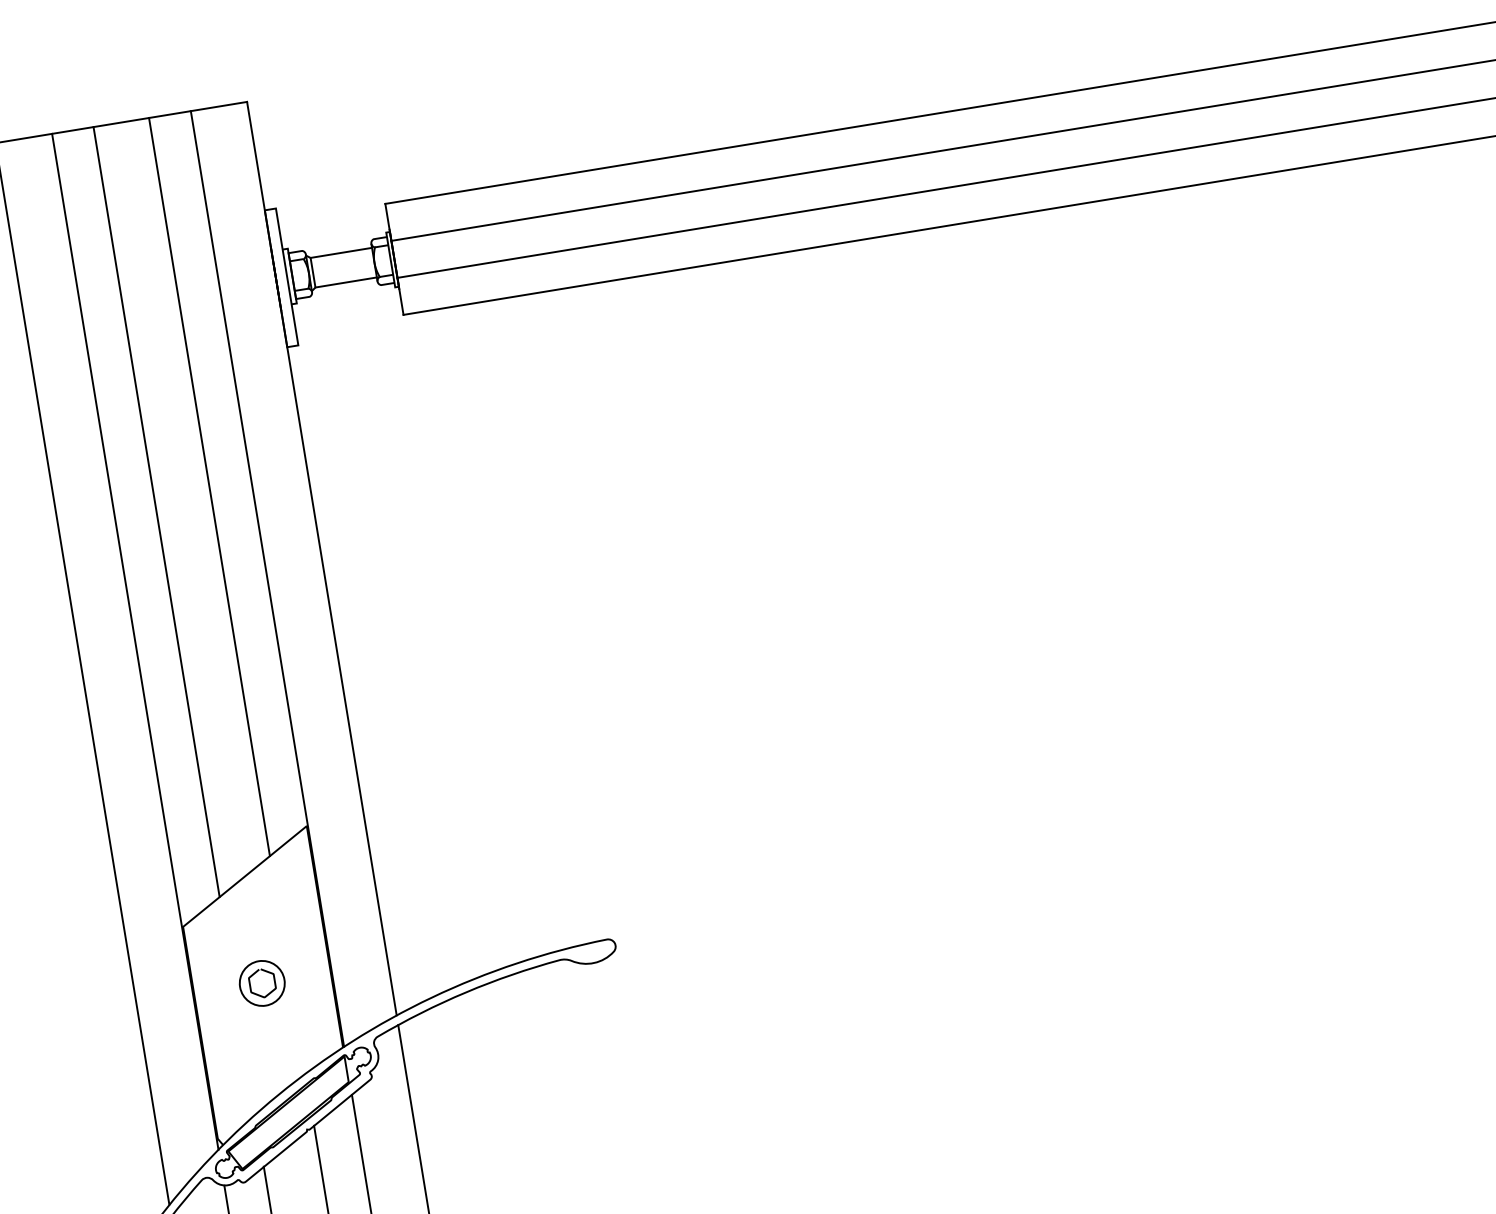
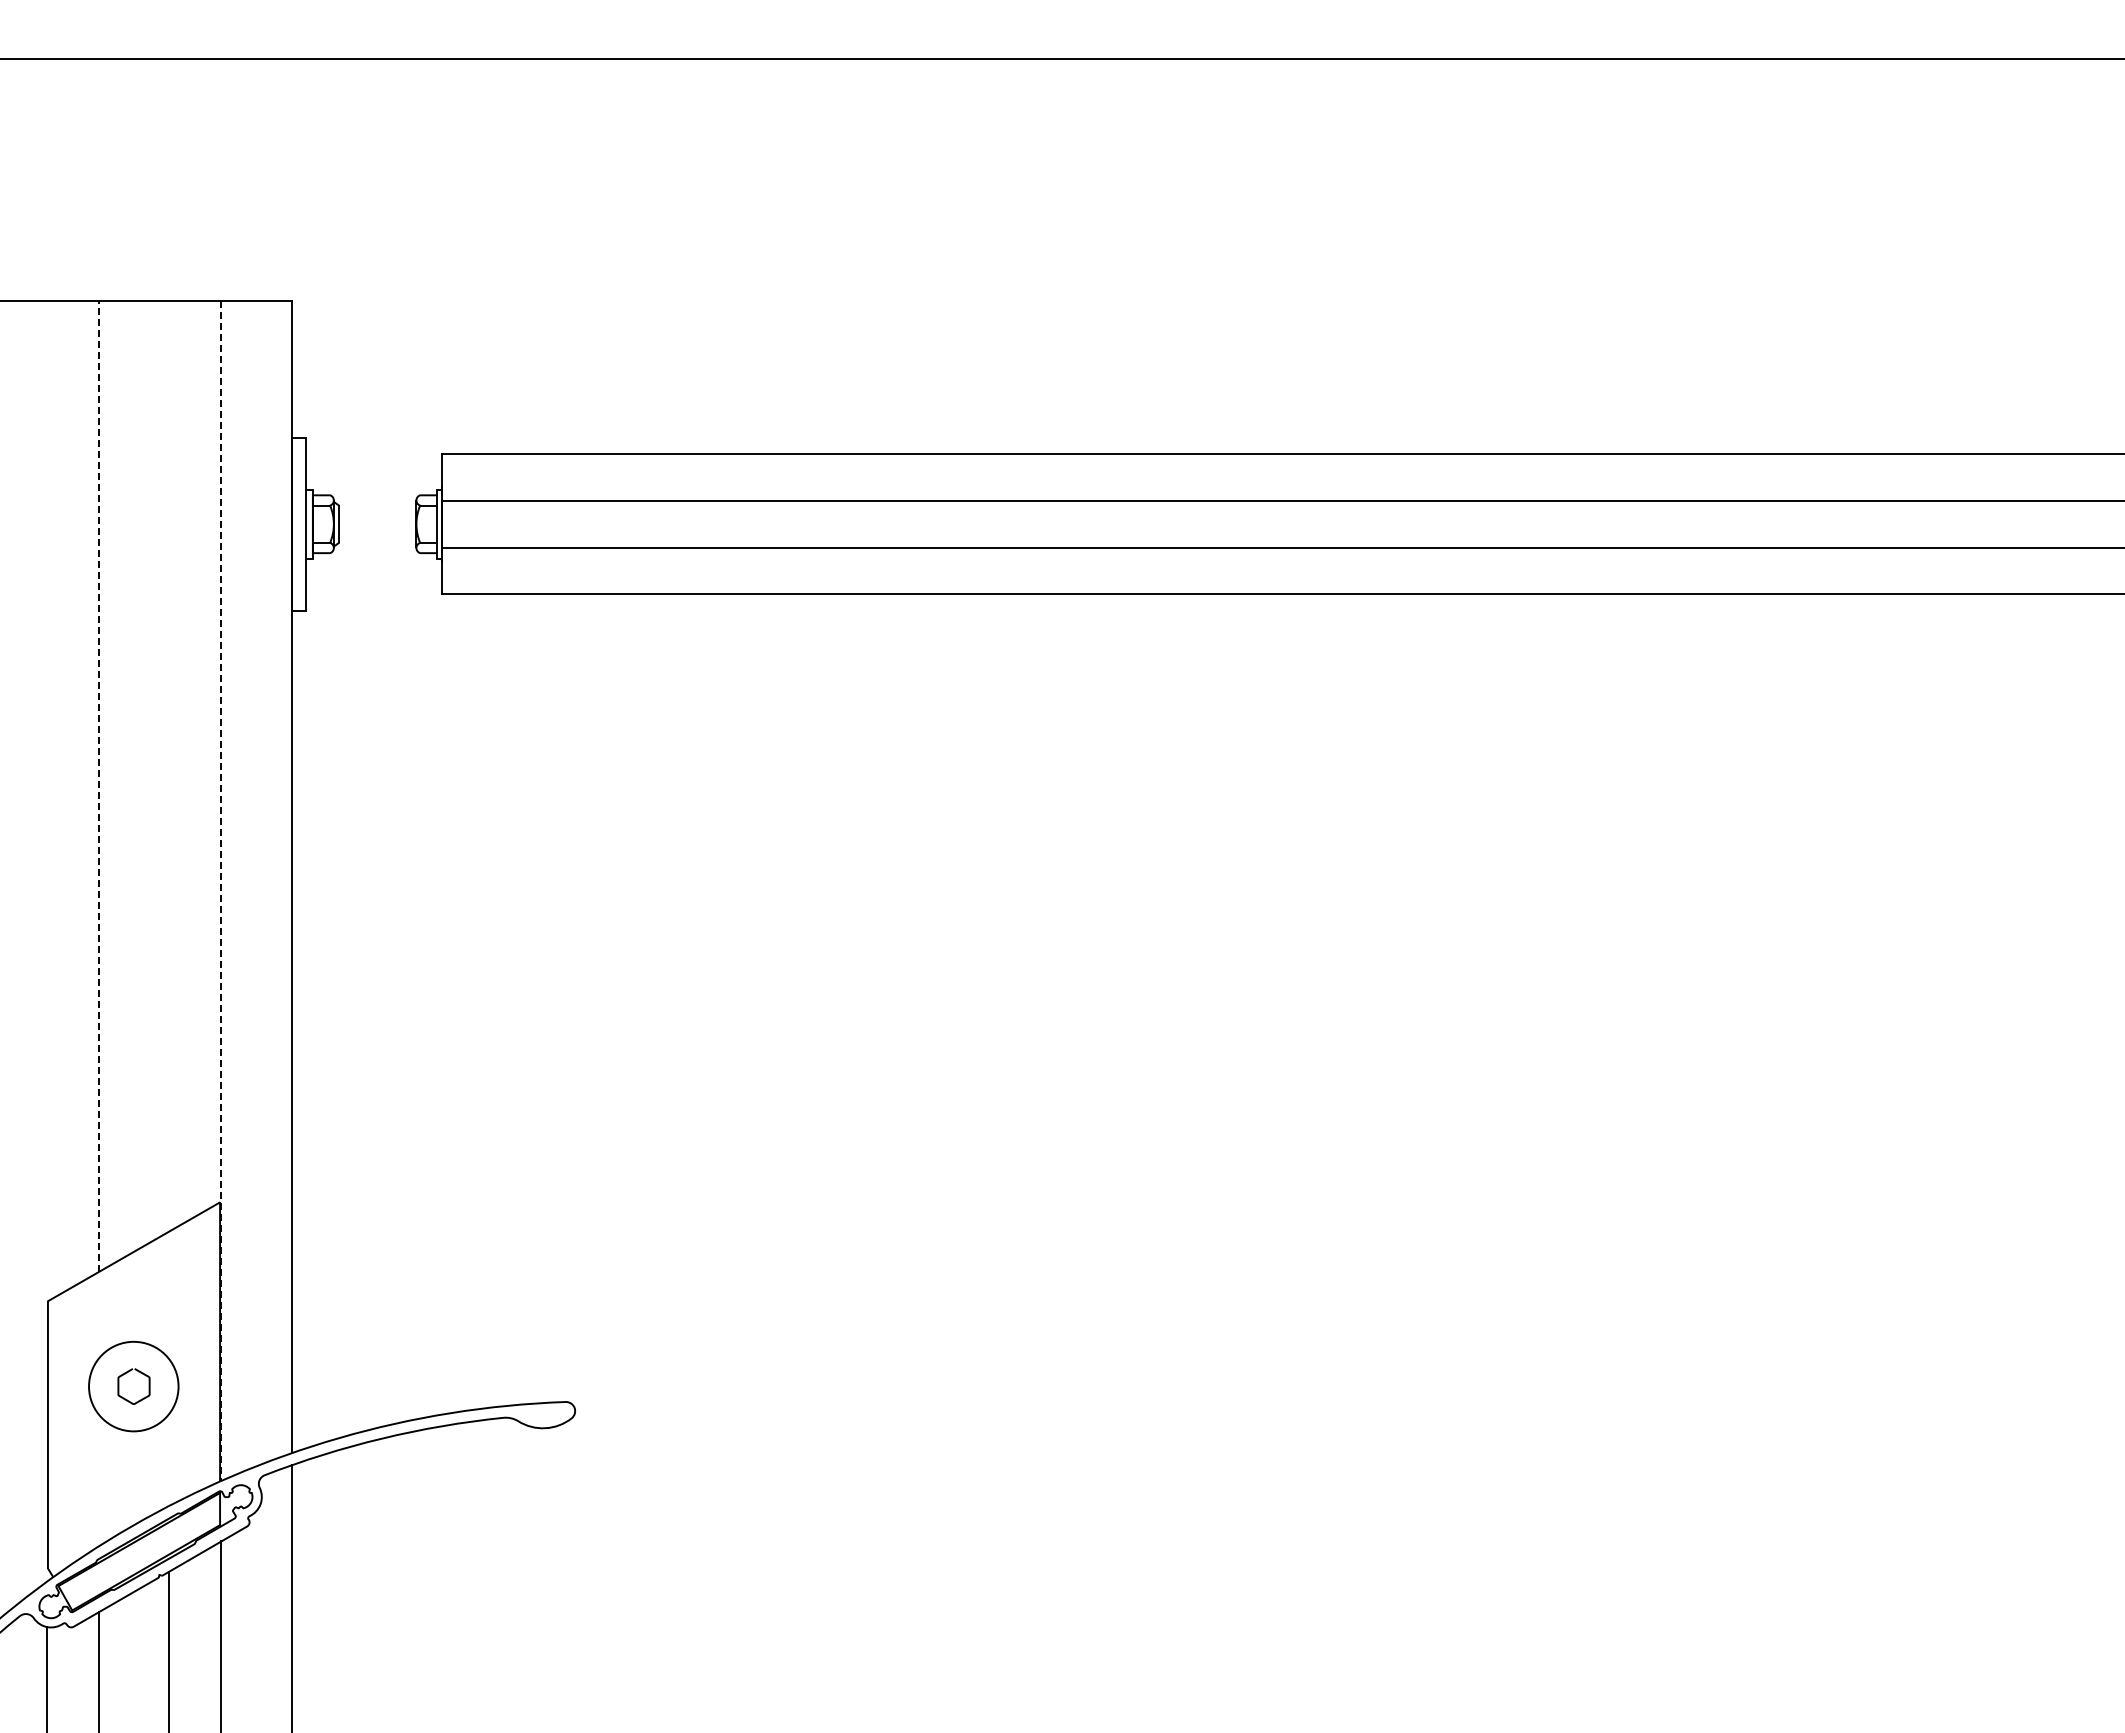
line: (341, 252) -> (377, 505), removed
line: (345, 282) -> (377, 542), removed
line: (209, 487) -> (168, 766), removed
line: (156, 511) -> (98, 786), solid -> dashed
line: (267, 579) -> (221, 891), solid -> dashed
line: (135, 641) -> (46, 941), removed
circle: (262, 983) -> (133, 1386), size x1.6

